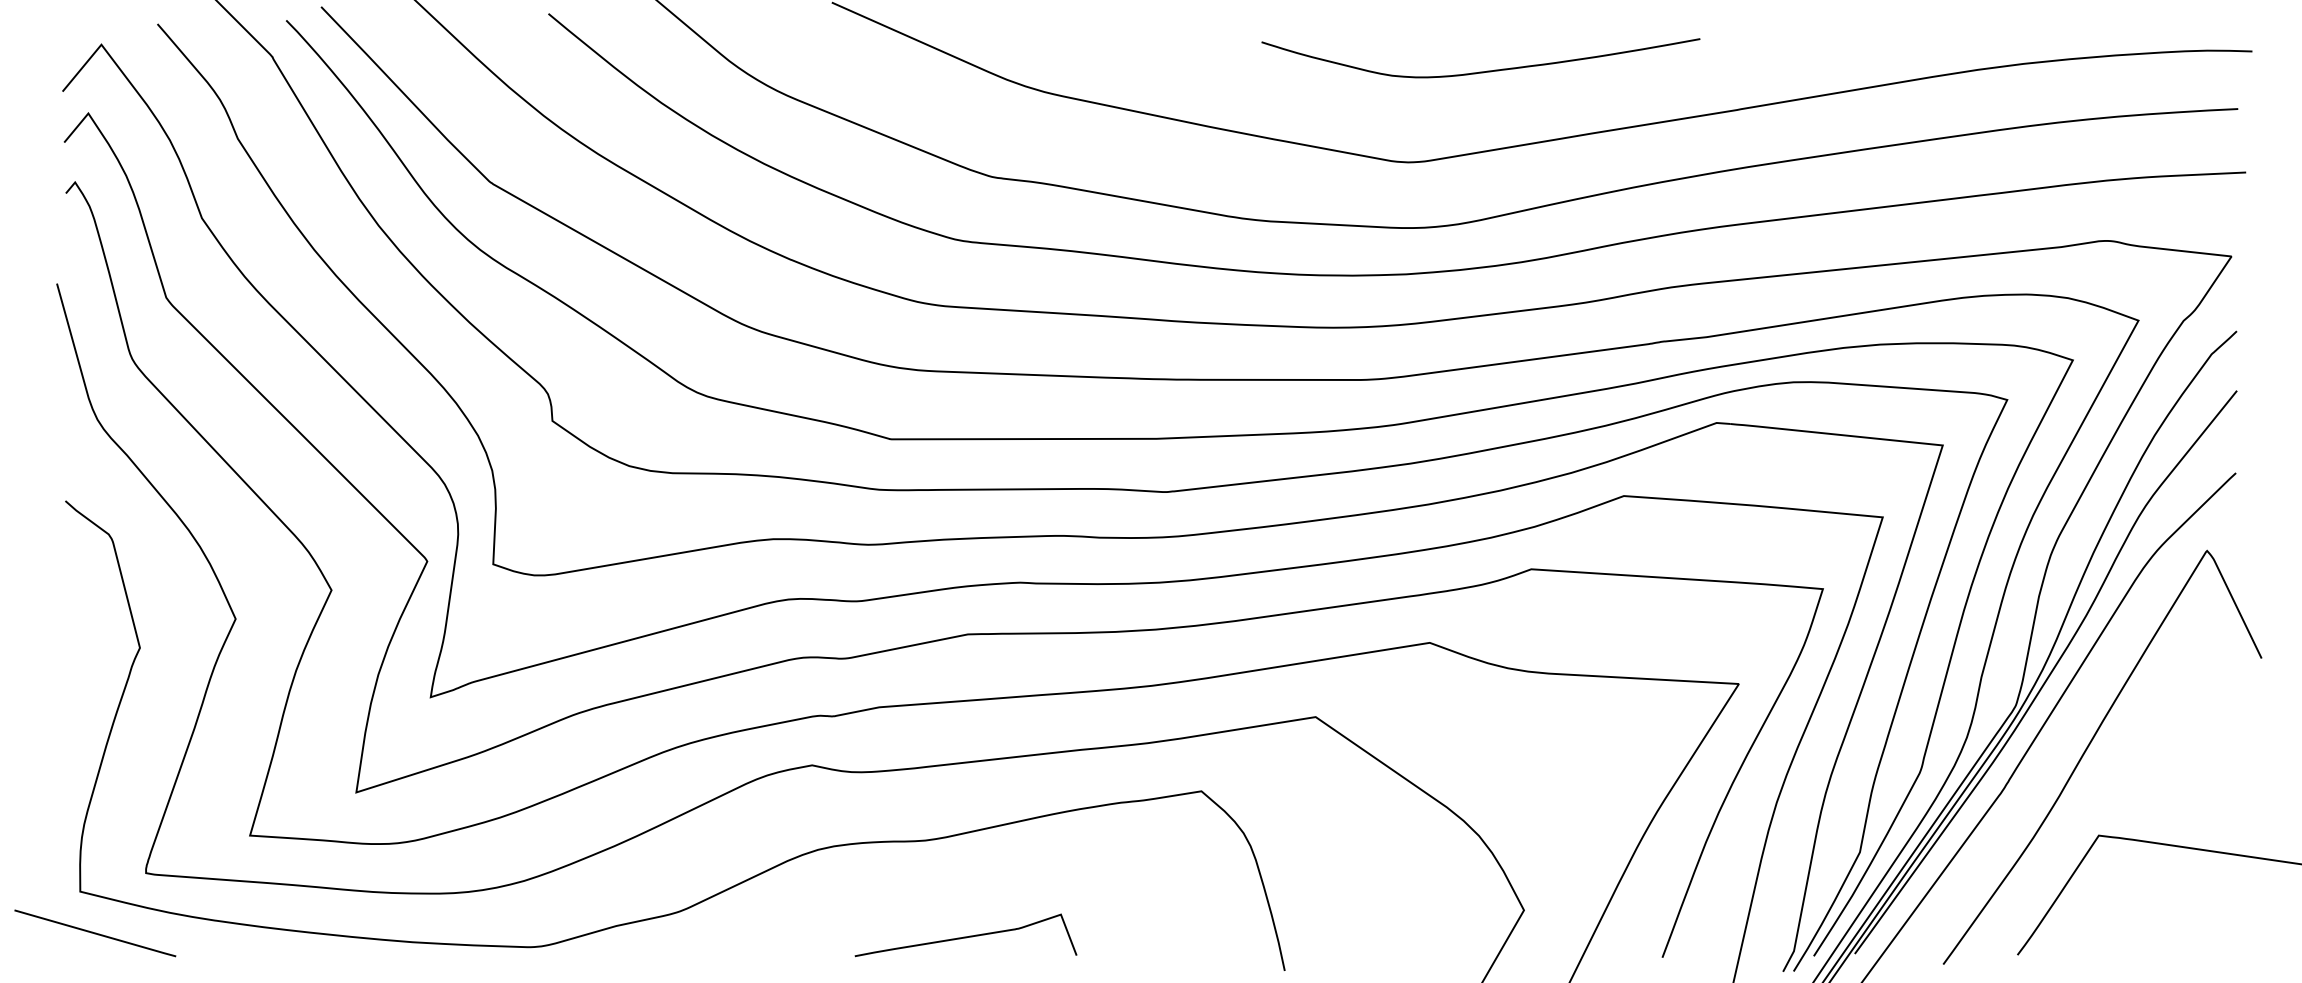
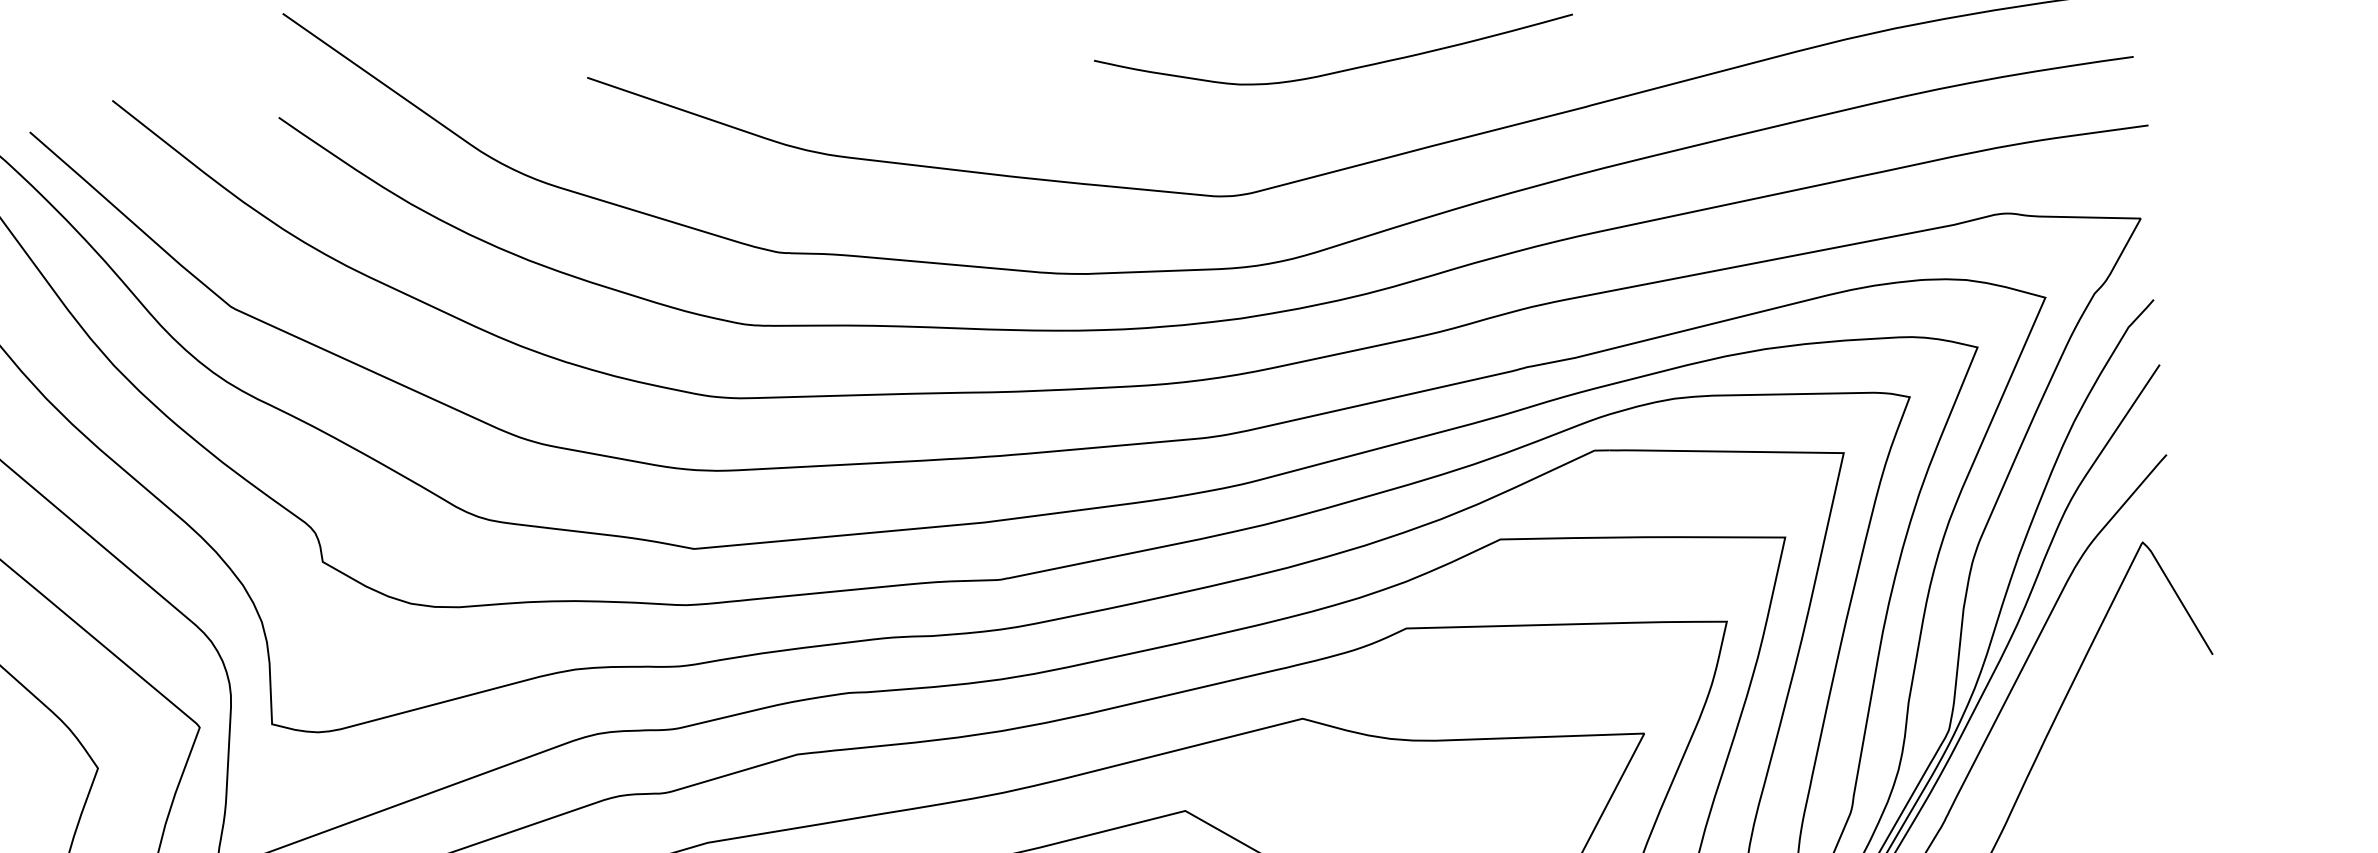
curve: (1480, 71) -> (1335, 71), moved

